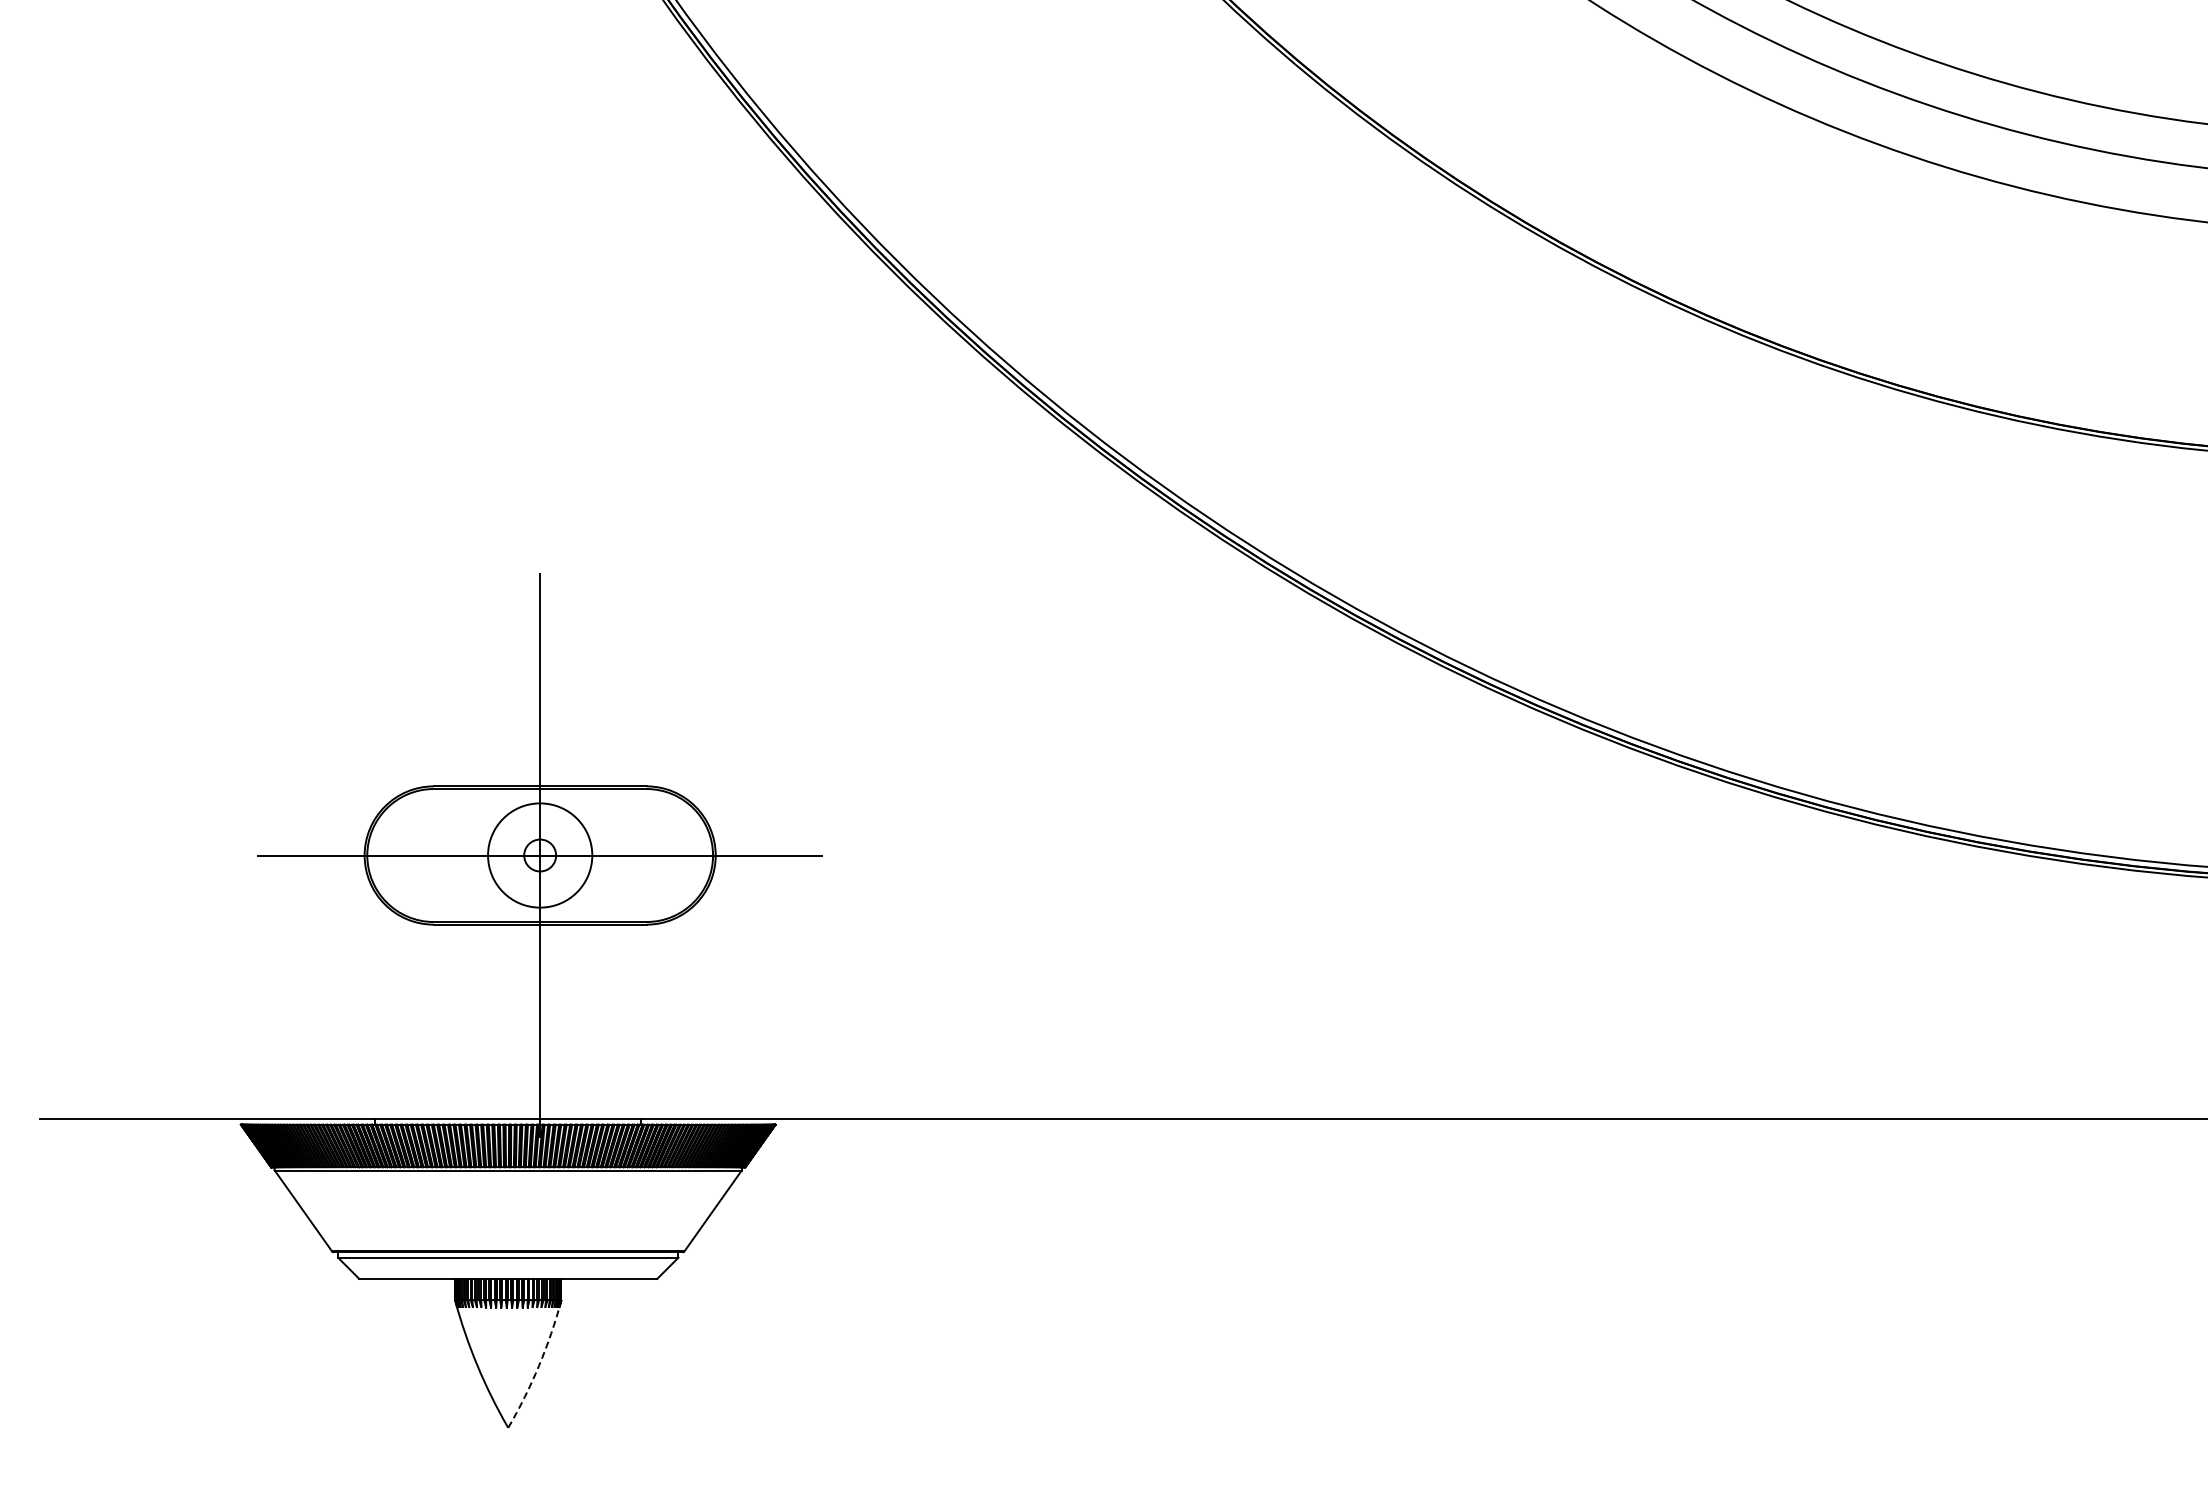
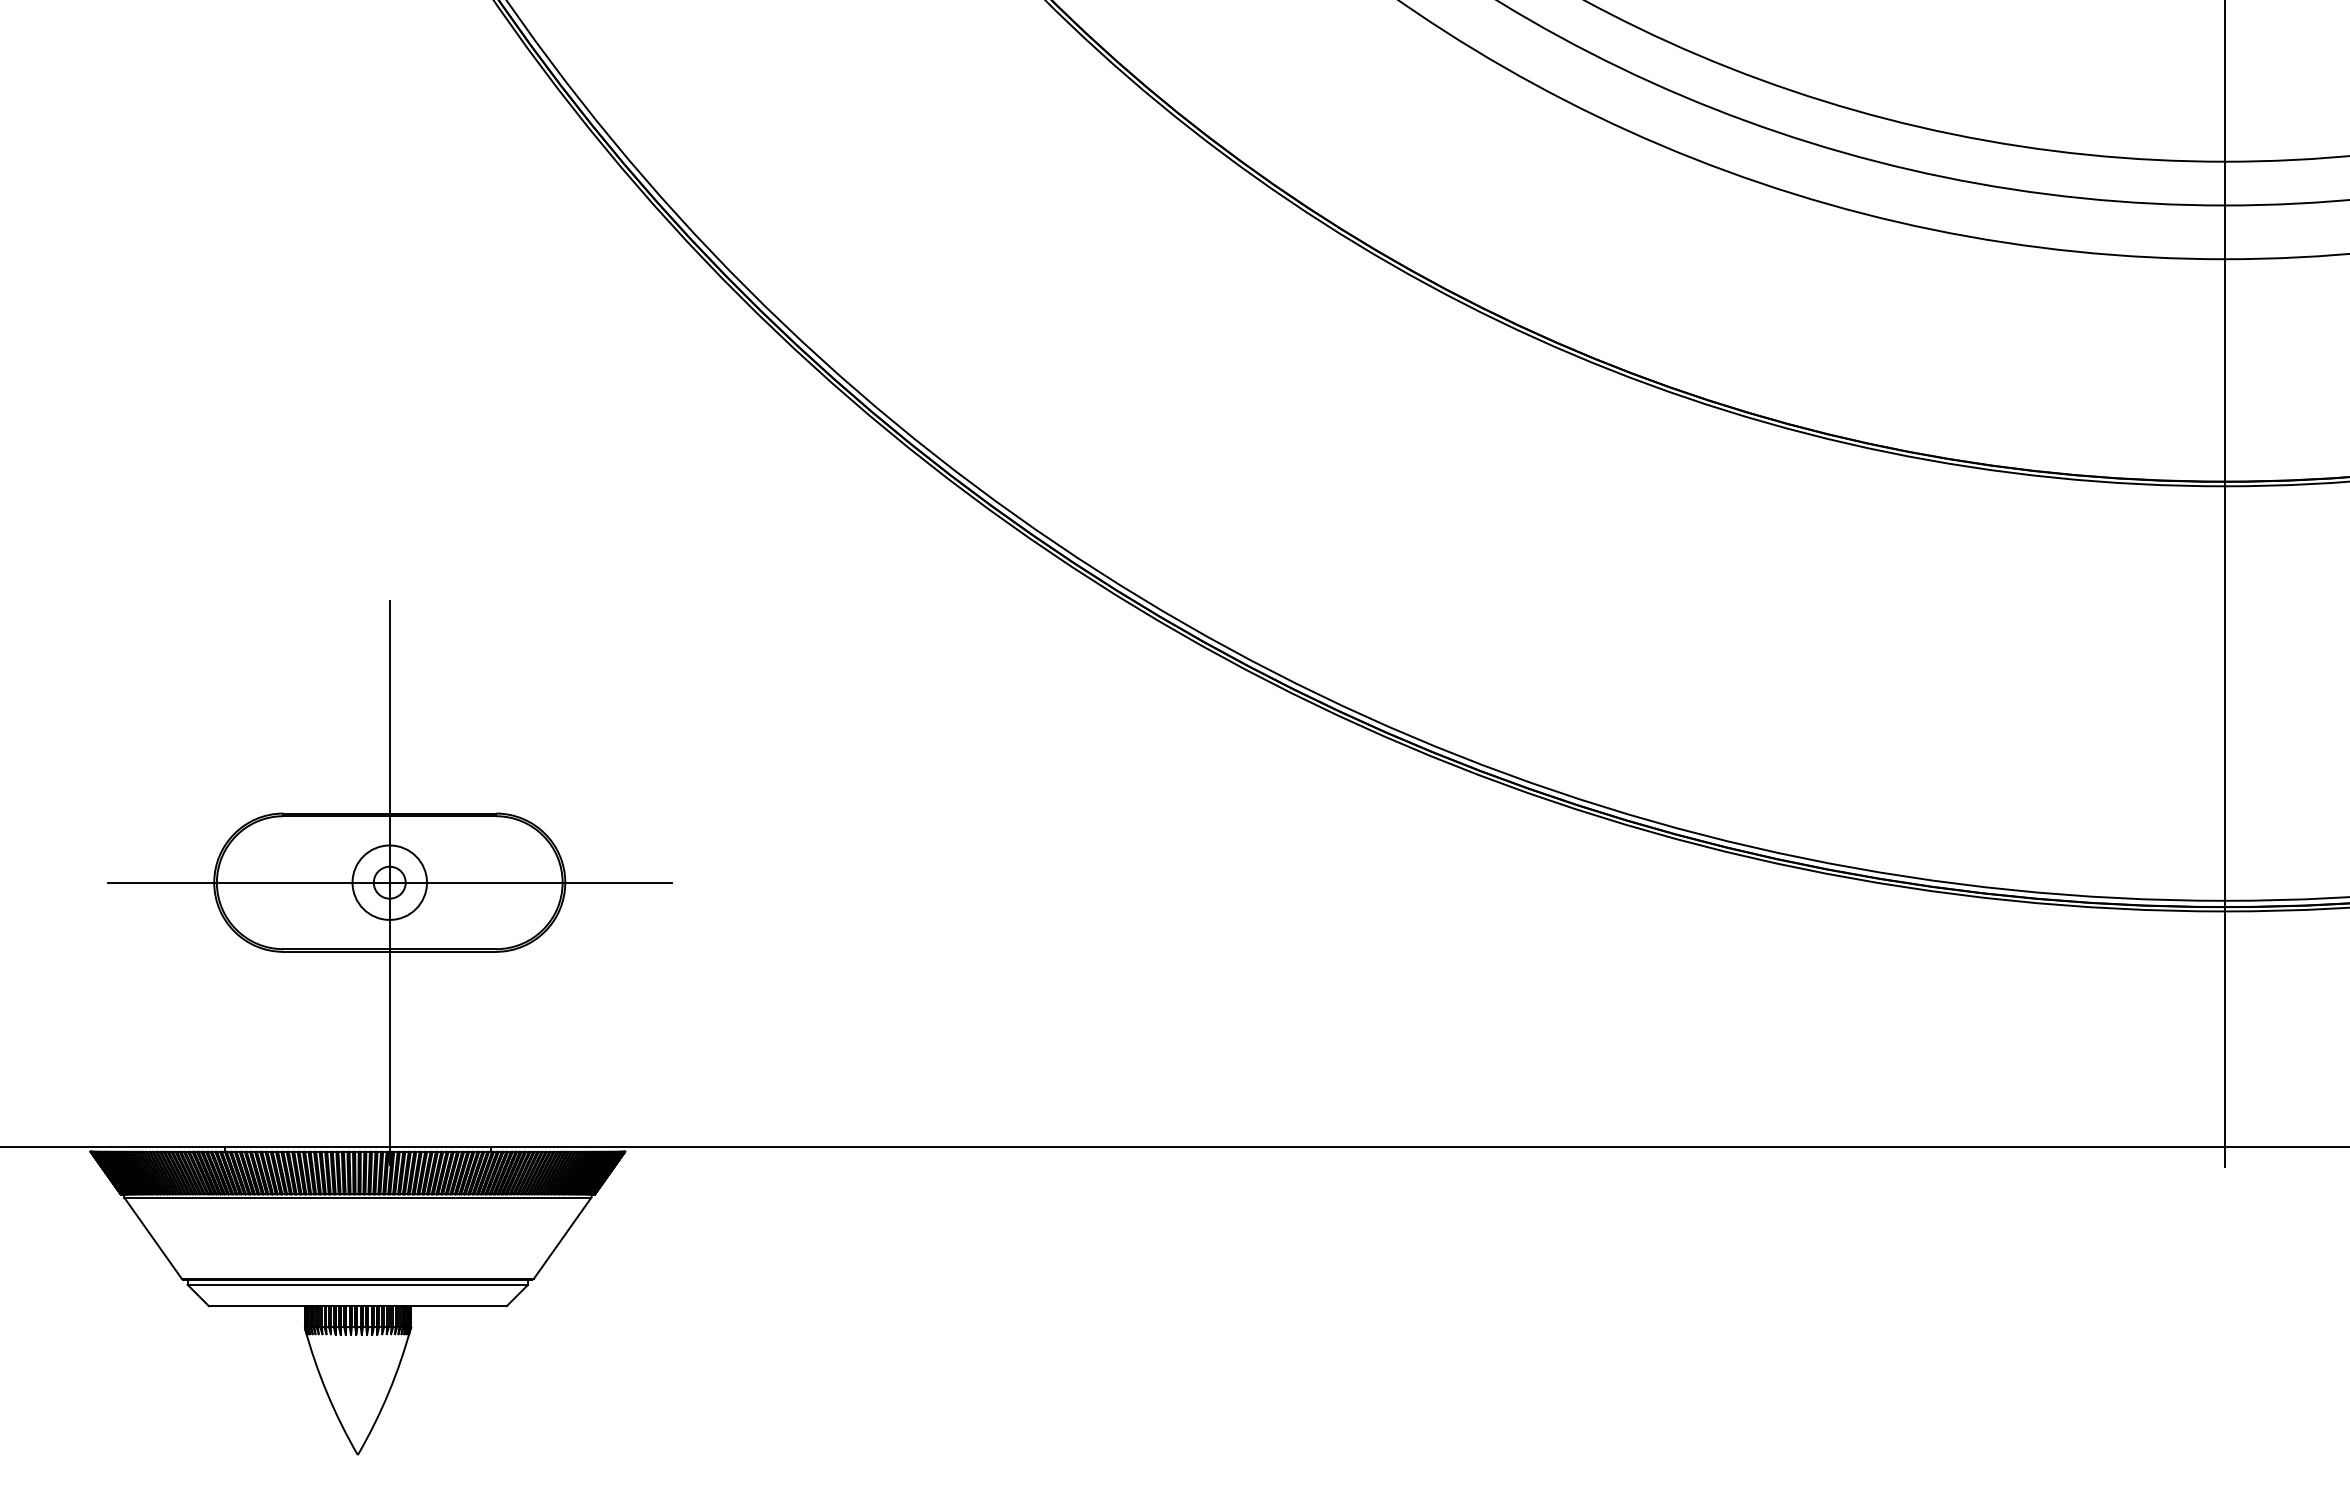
circle: (539, 855) -> (389, 882), size x0.71
arc: (538, 1365) -> (388, 1392), dashed -> solid

